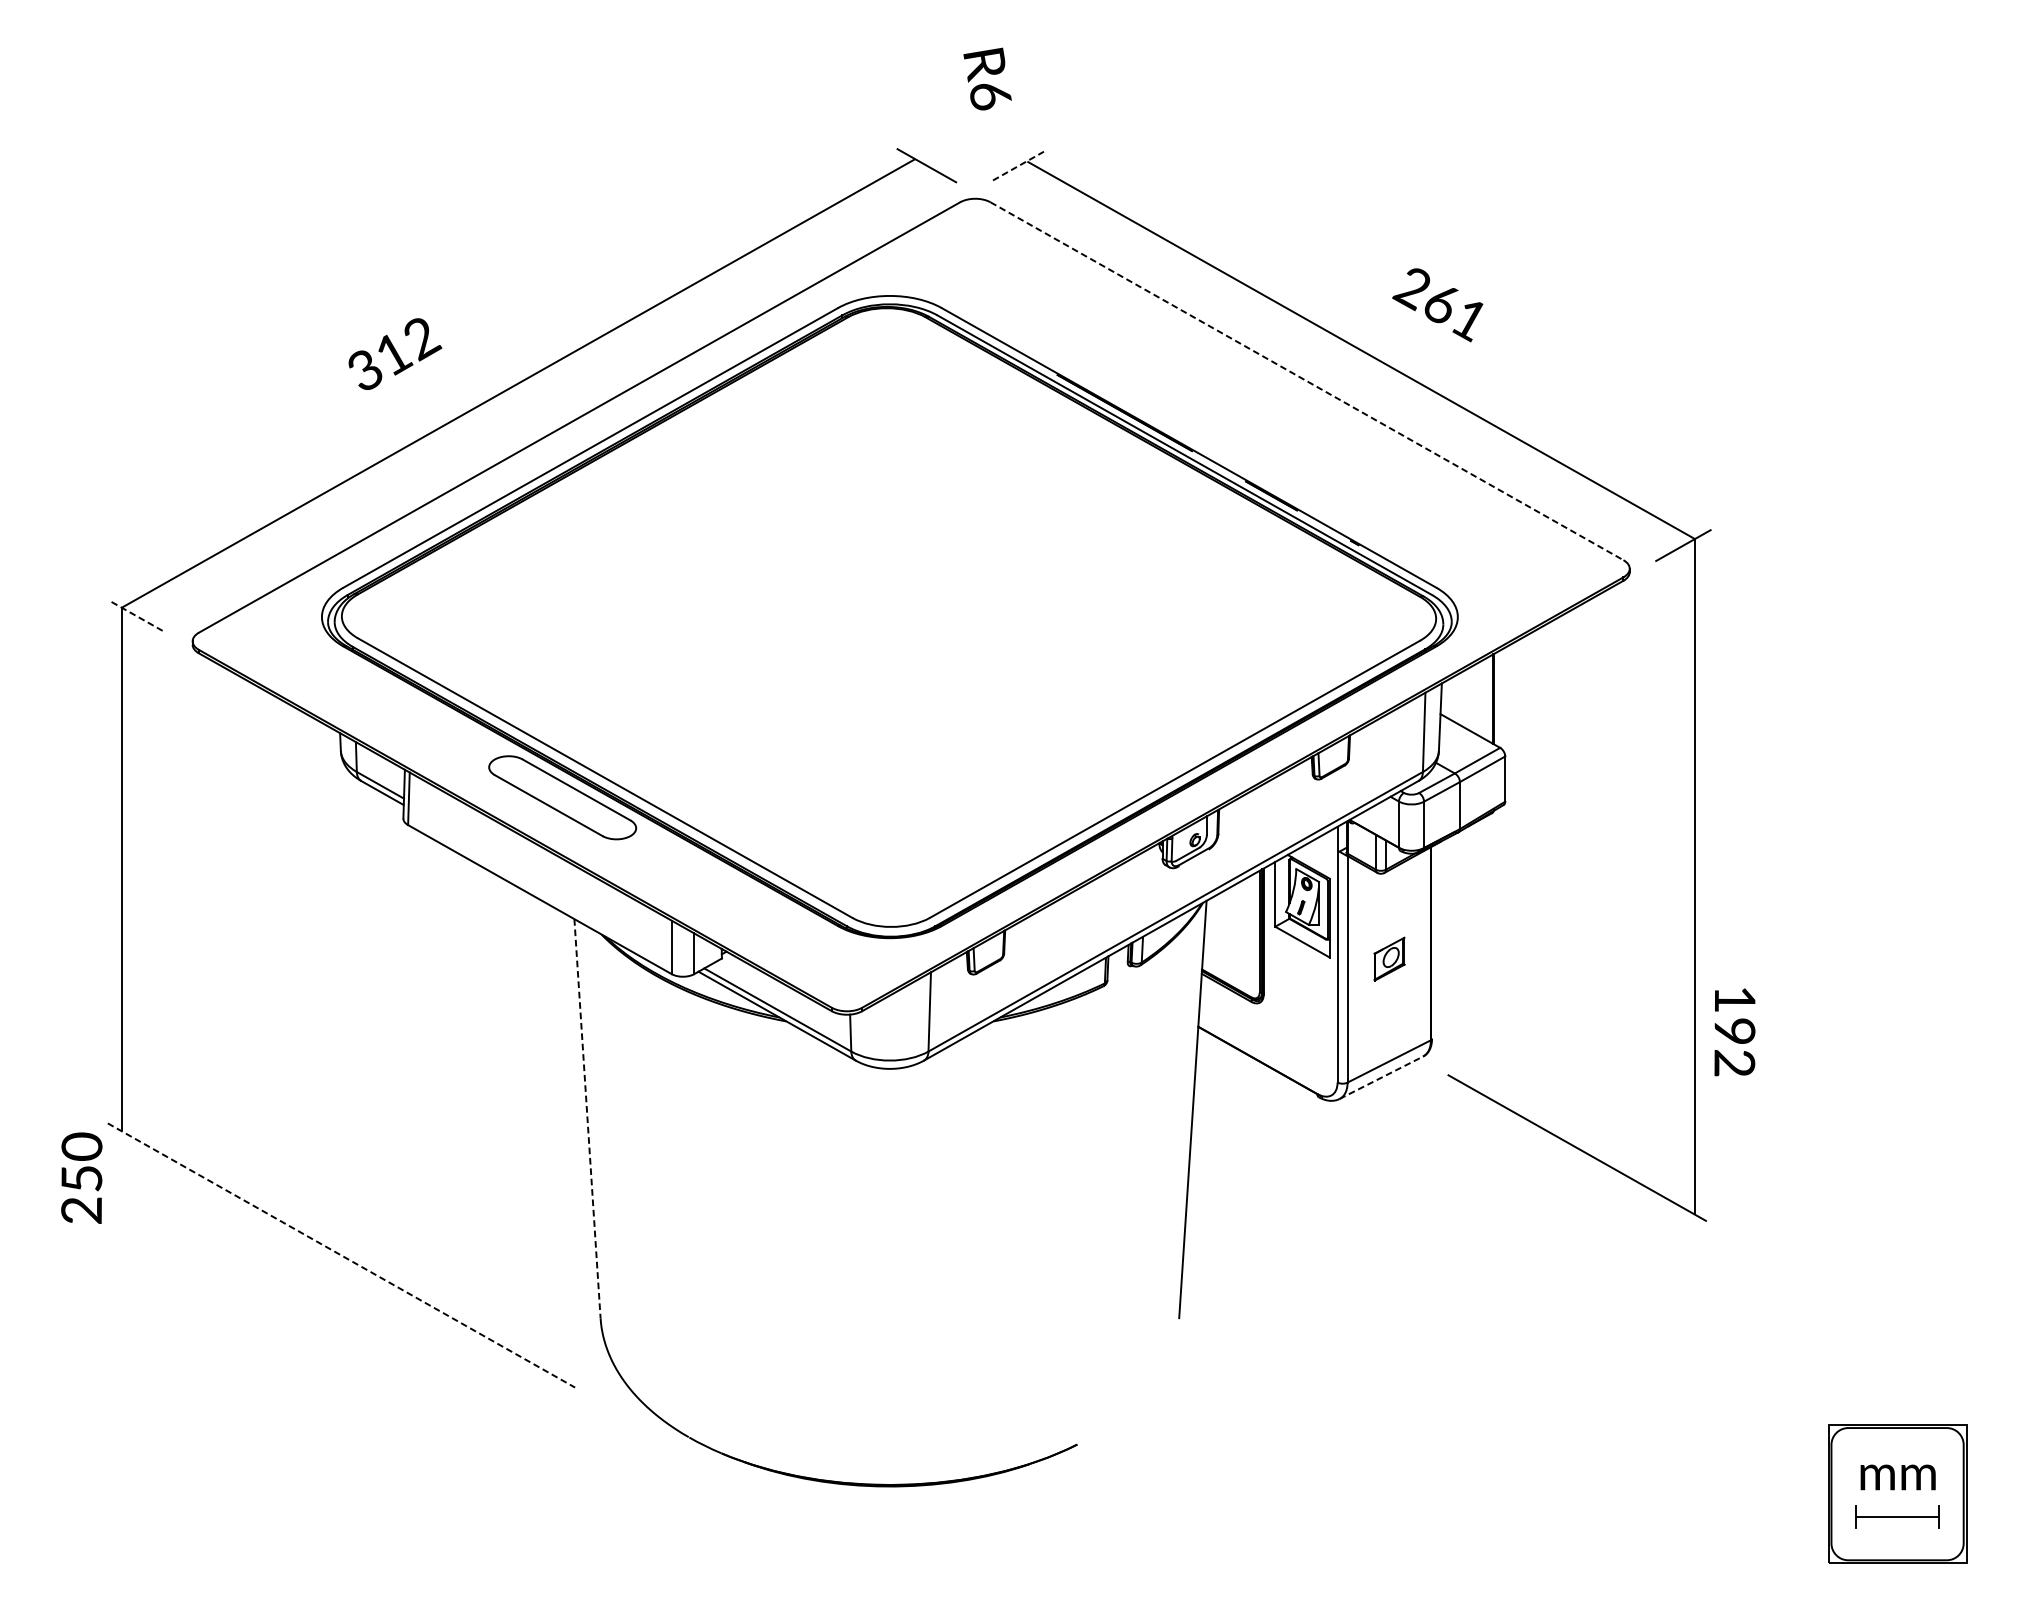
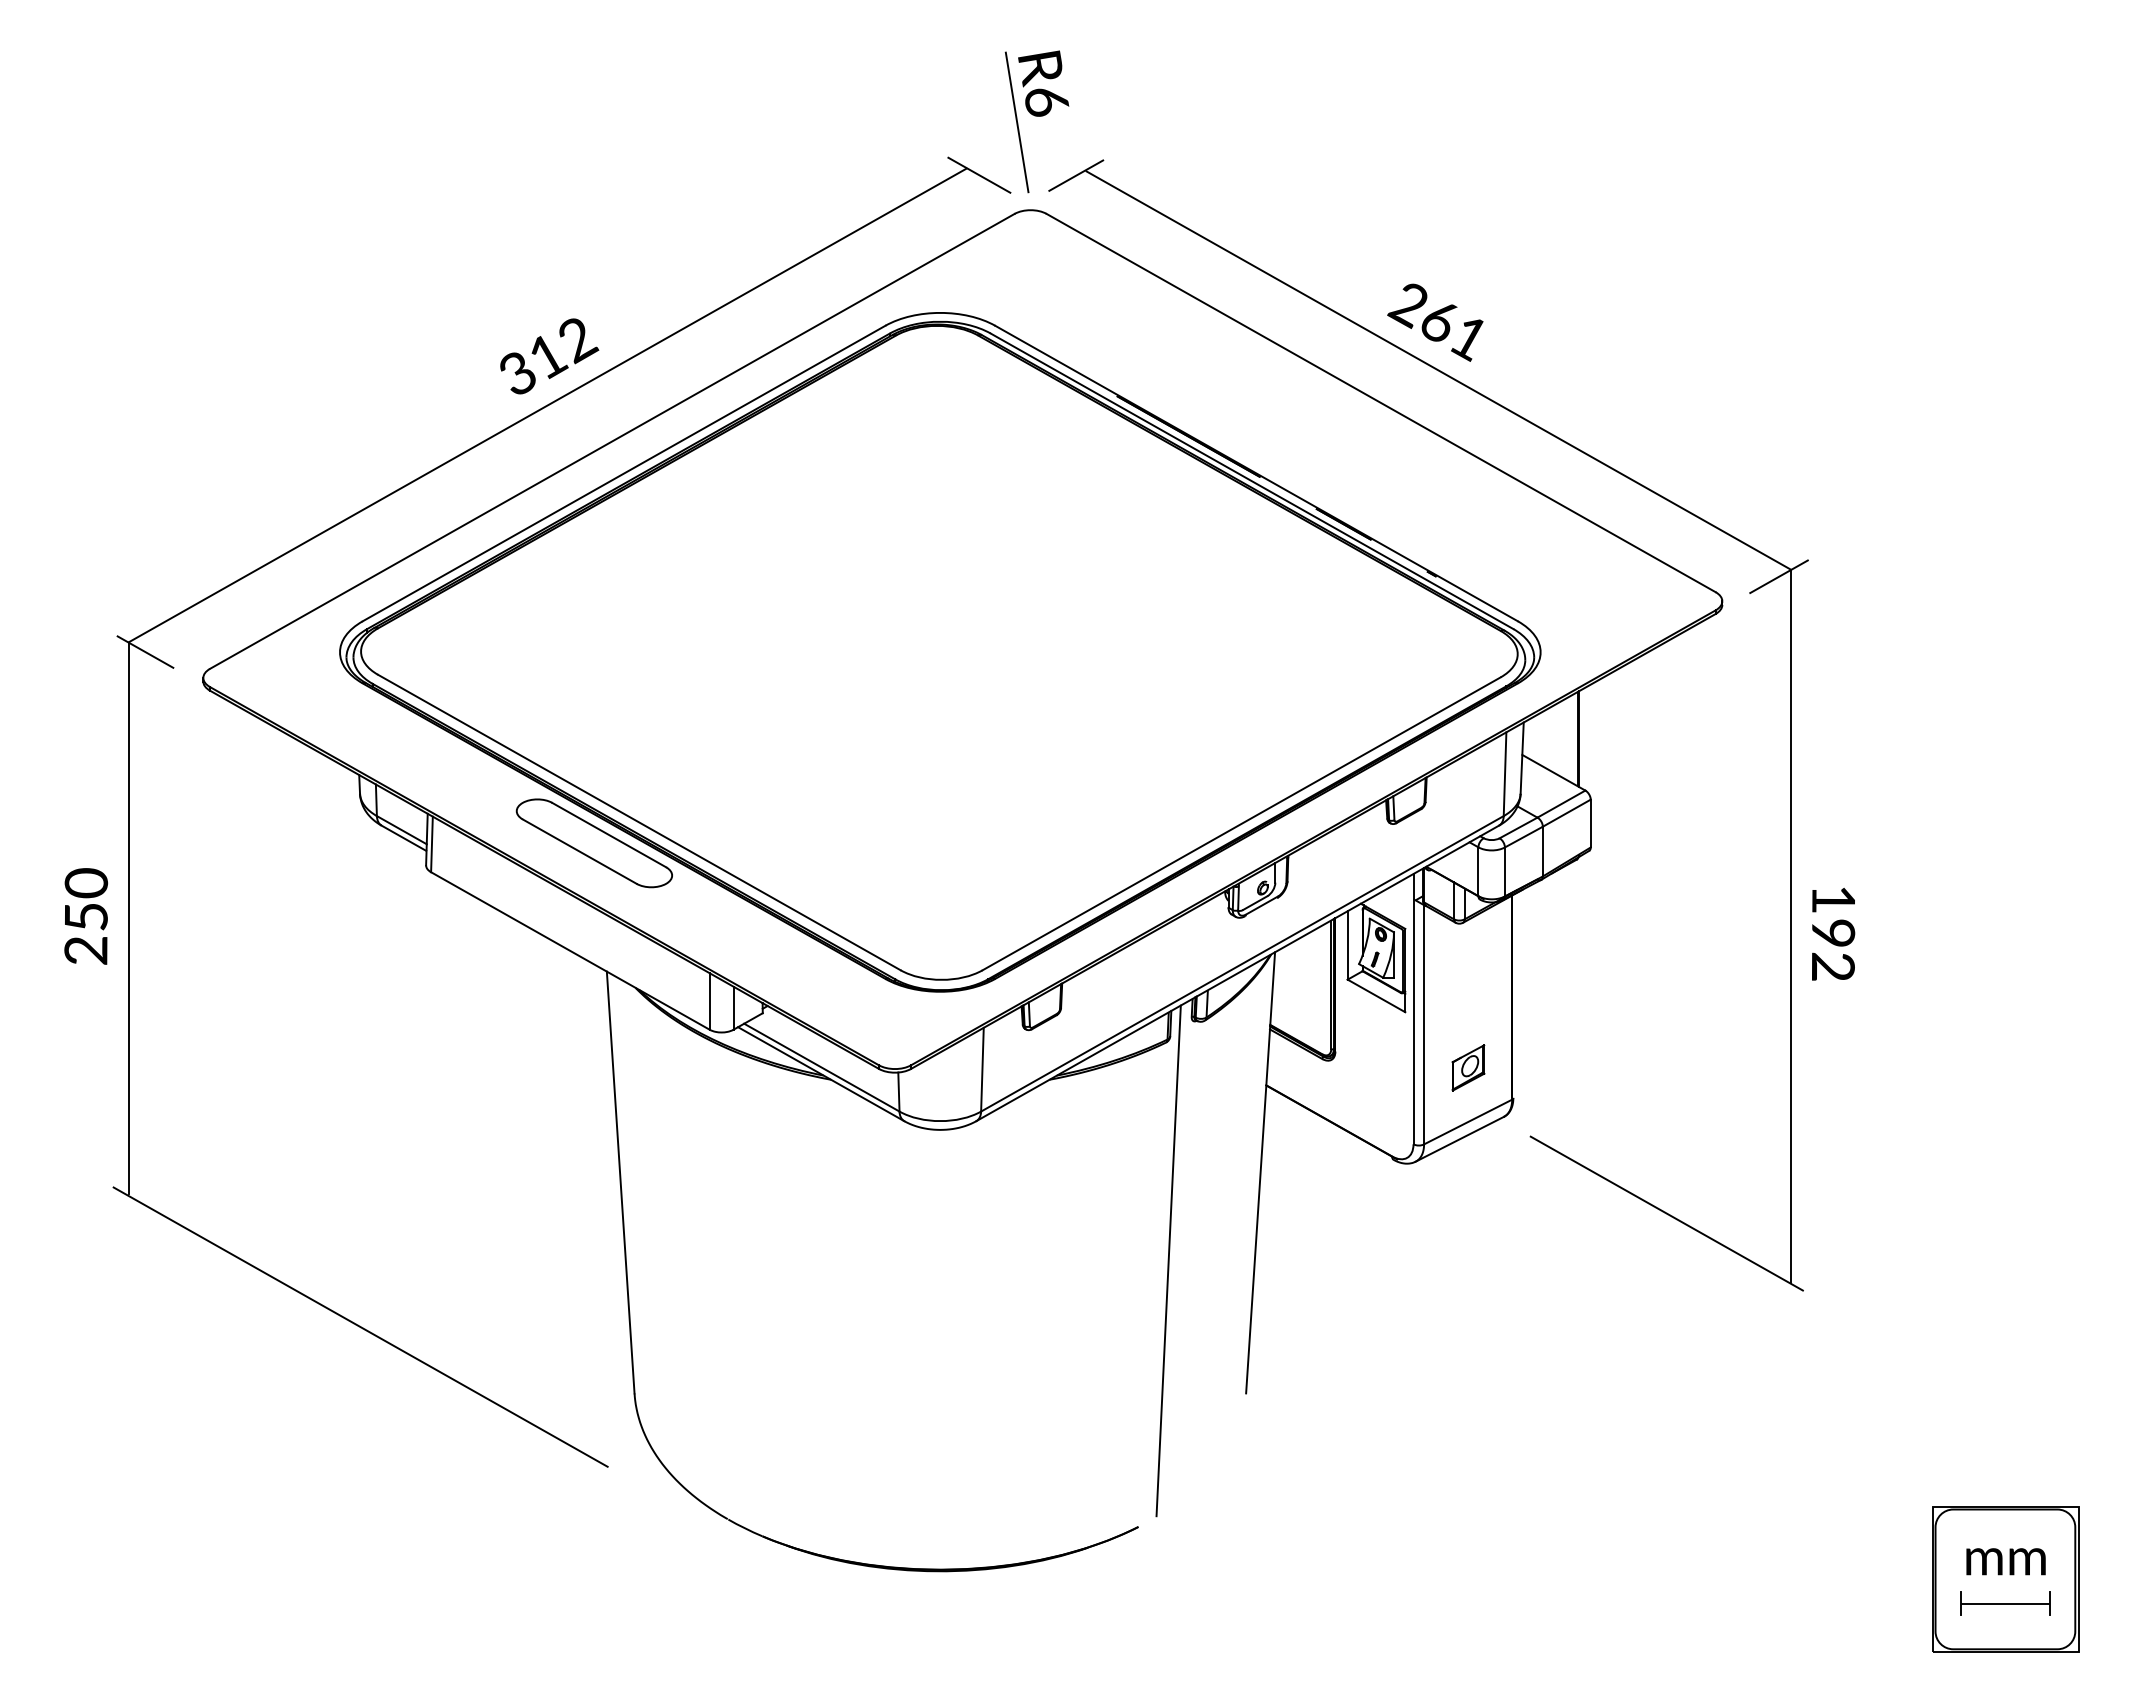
line: (961, 115) -> (1016, 122), added
line: (1018, 165) -> (1076, 175), dashed -> solid
text: (1437, 305) -> (1435, 322), moved
text: (395, 354) -> (549, 356), moved
line: (1307, 381) -> (1381, 403), dashed -> solid
line: (137, 617) -> (145, 652), dashed -> solid
part: (1389, 958) -> (1468, 1067), moved
text: (1734, 1032) -> (1833, 934), moved
line: (1382, 1077) -> (1460, 1139), dashed -> solid
line: (587, 1119) -> (620, 1183), dashed -> solid
text: (82, 1178) -> (86, 916), moved
line: (1105, 1192) -> (1168, 1260), added
line: (341, 1255) -> (360, 1327), dashed -> solid

